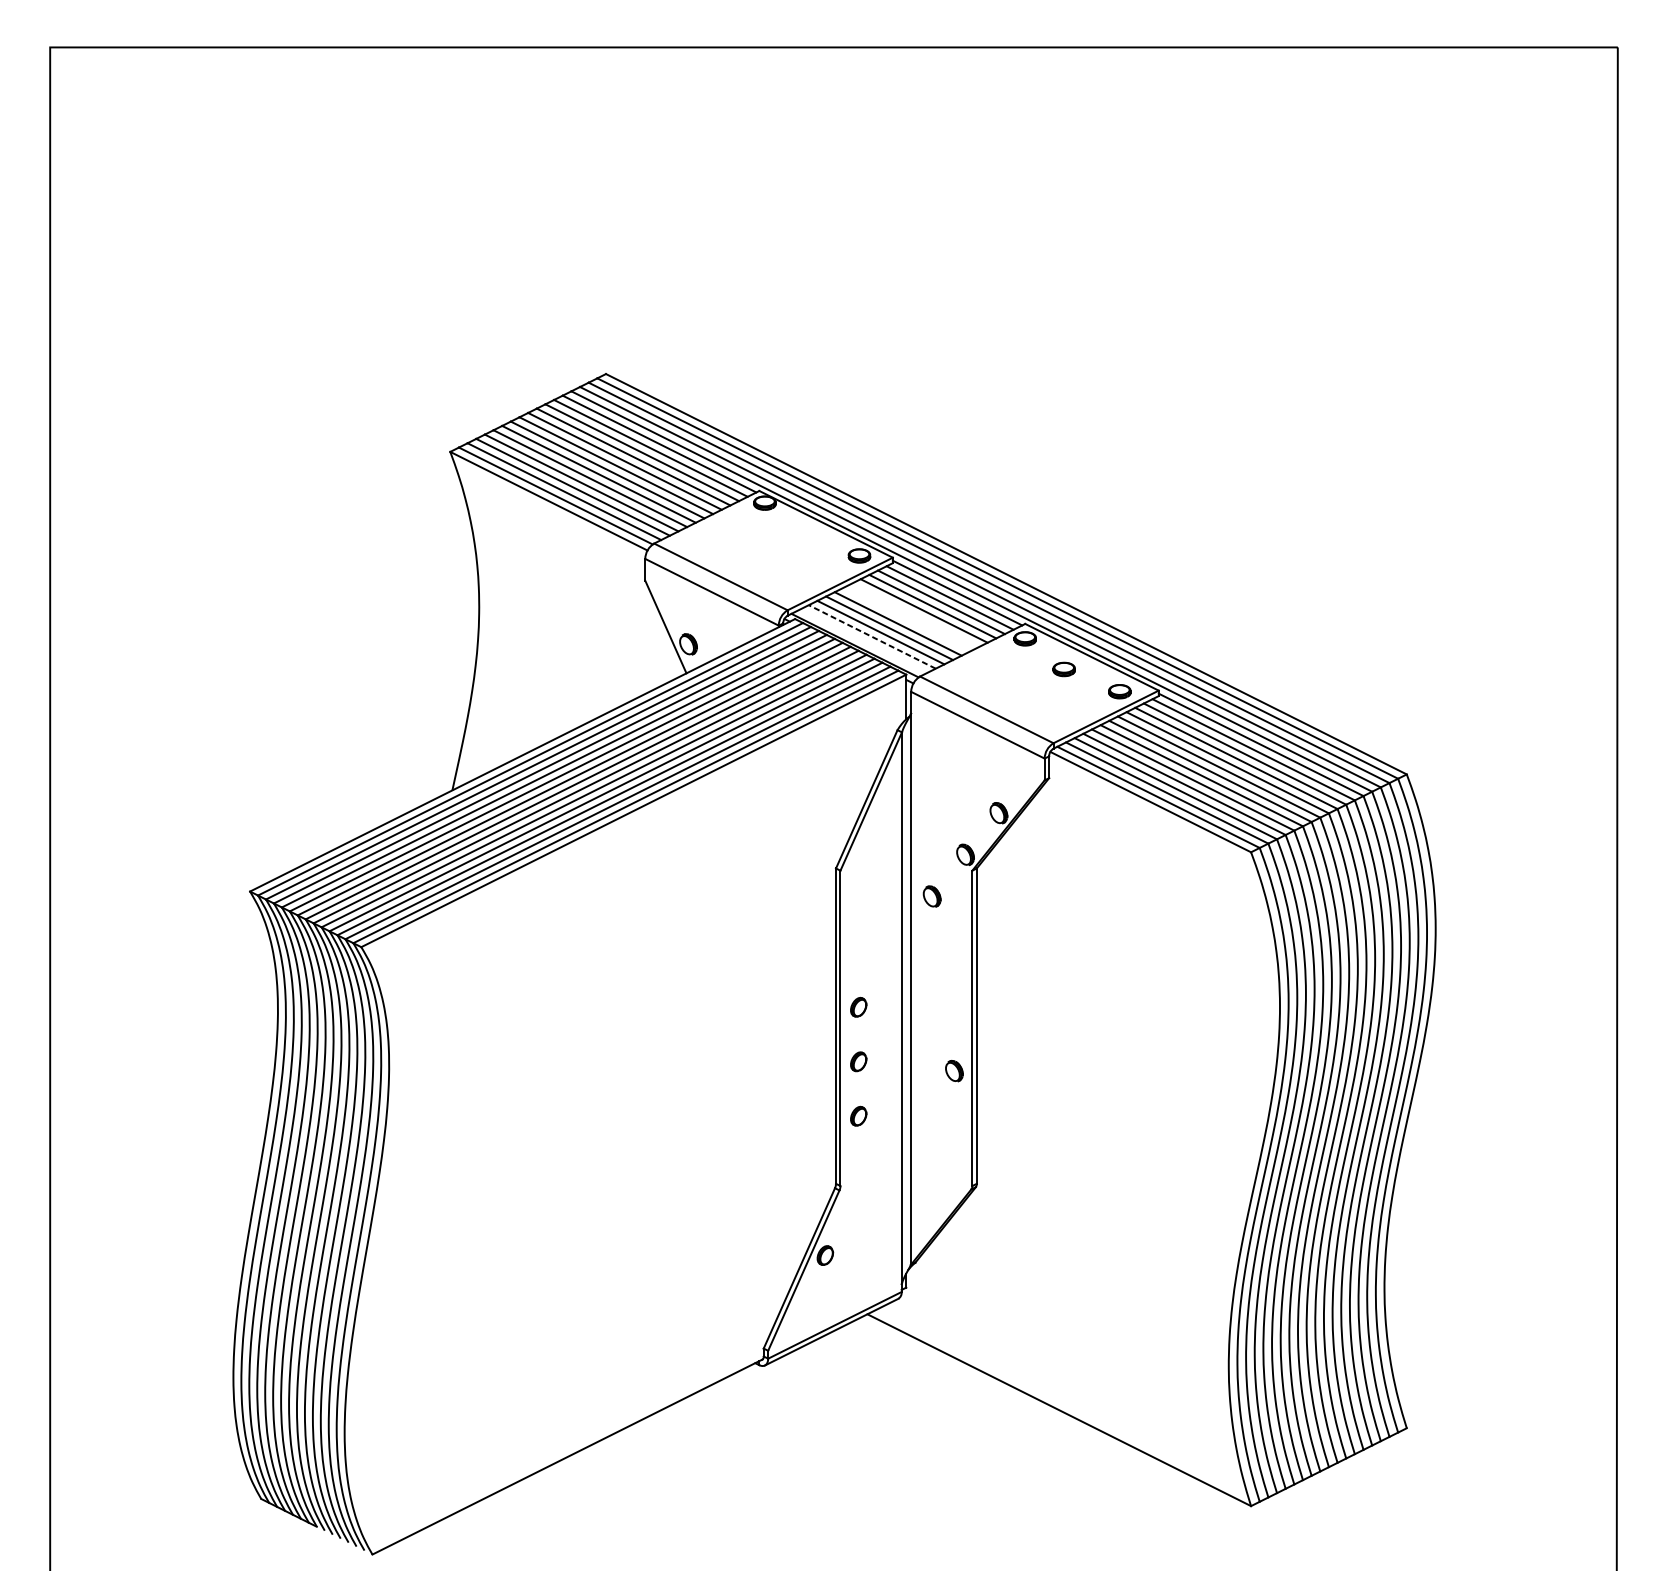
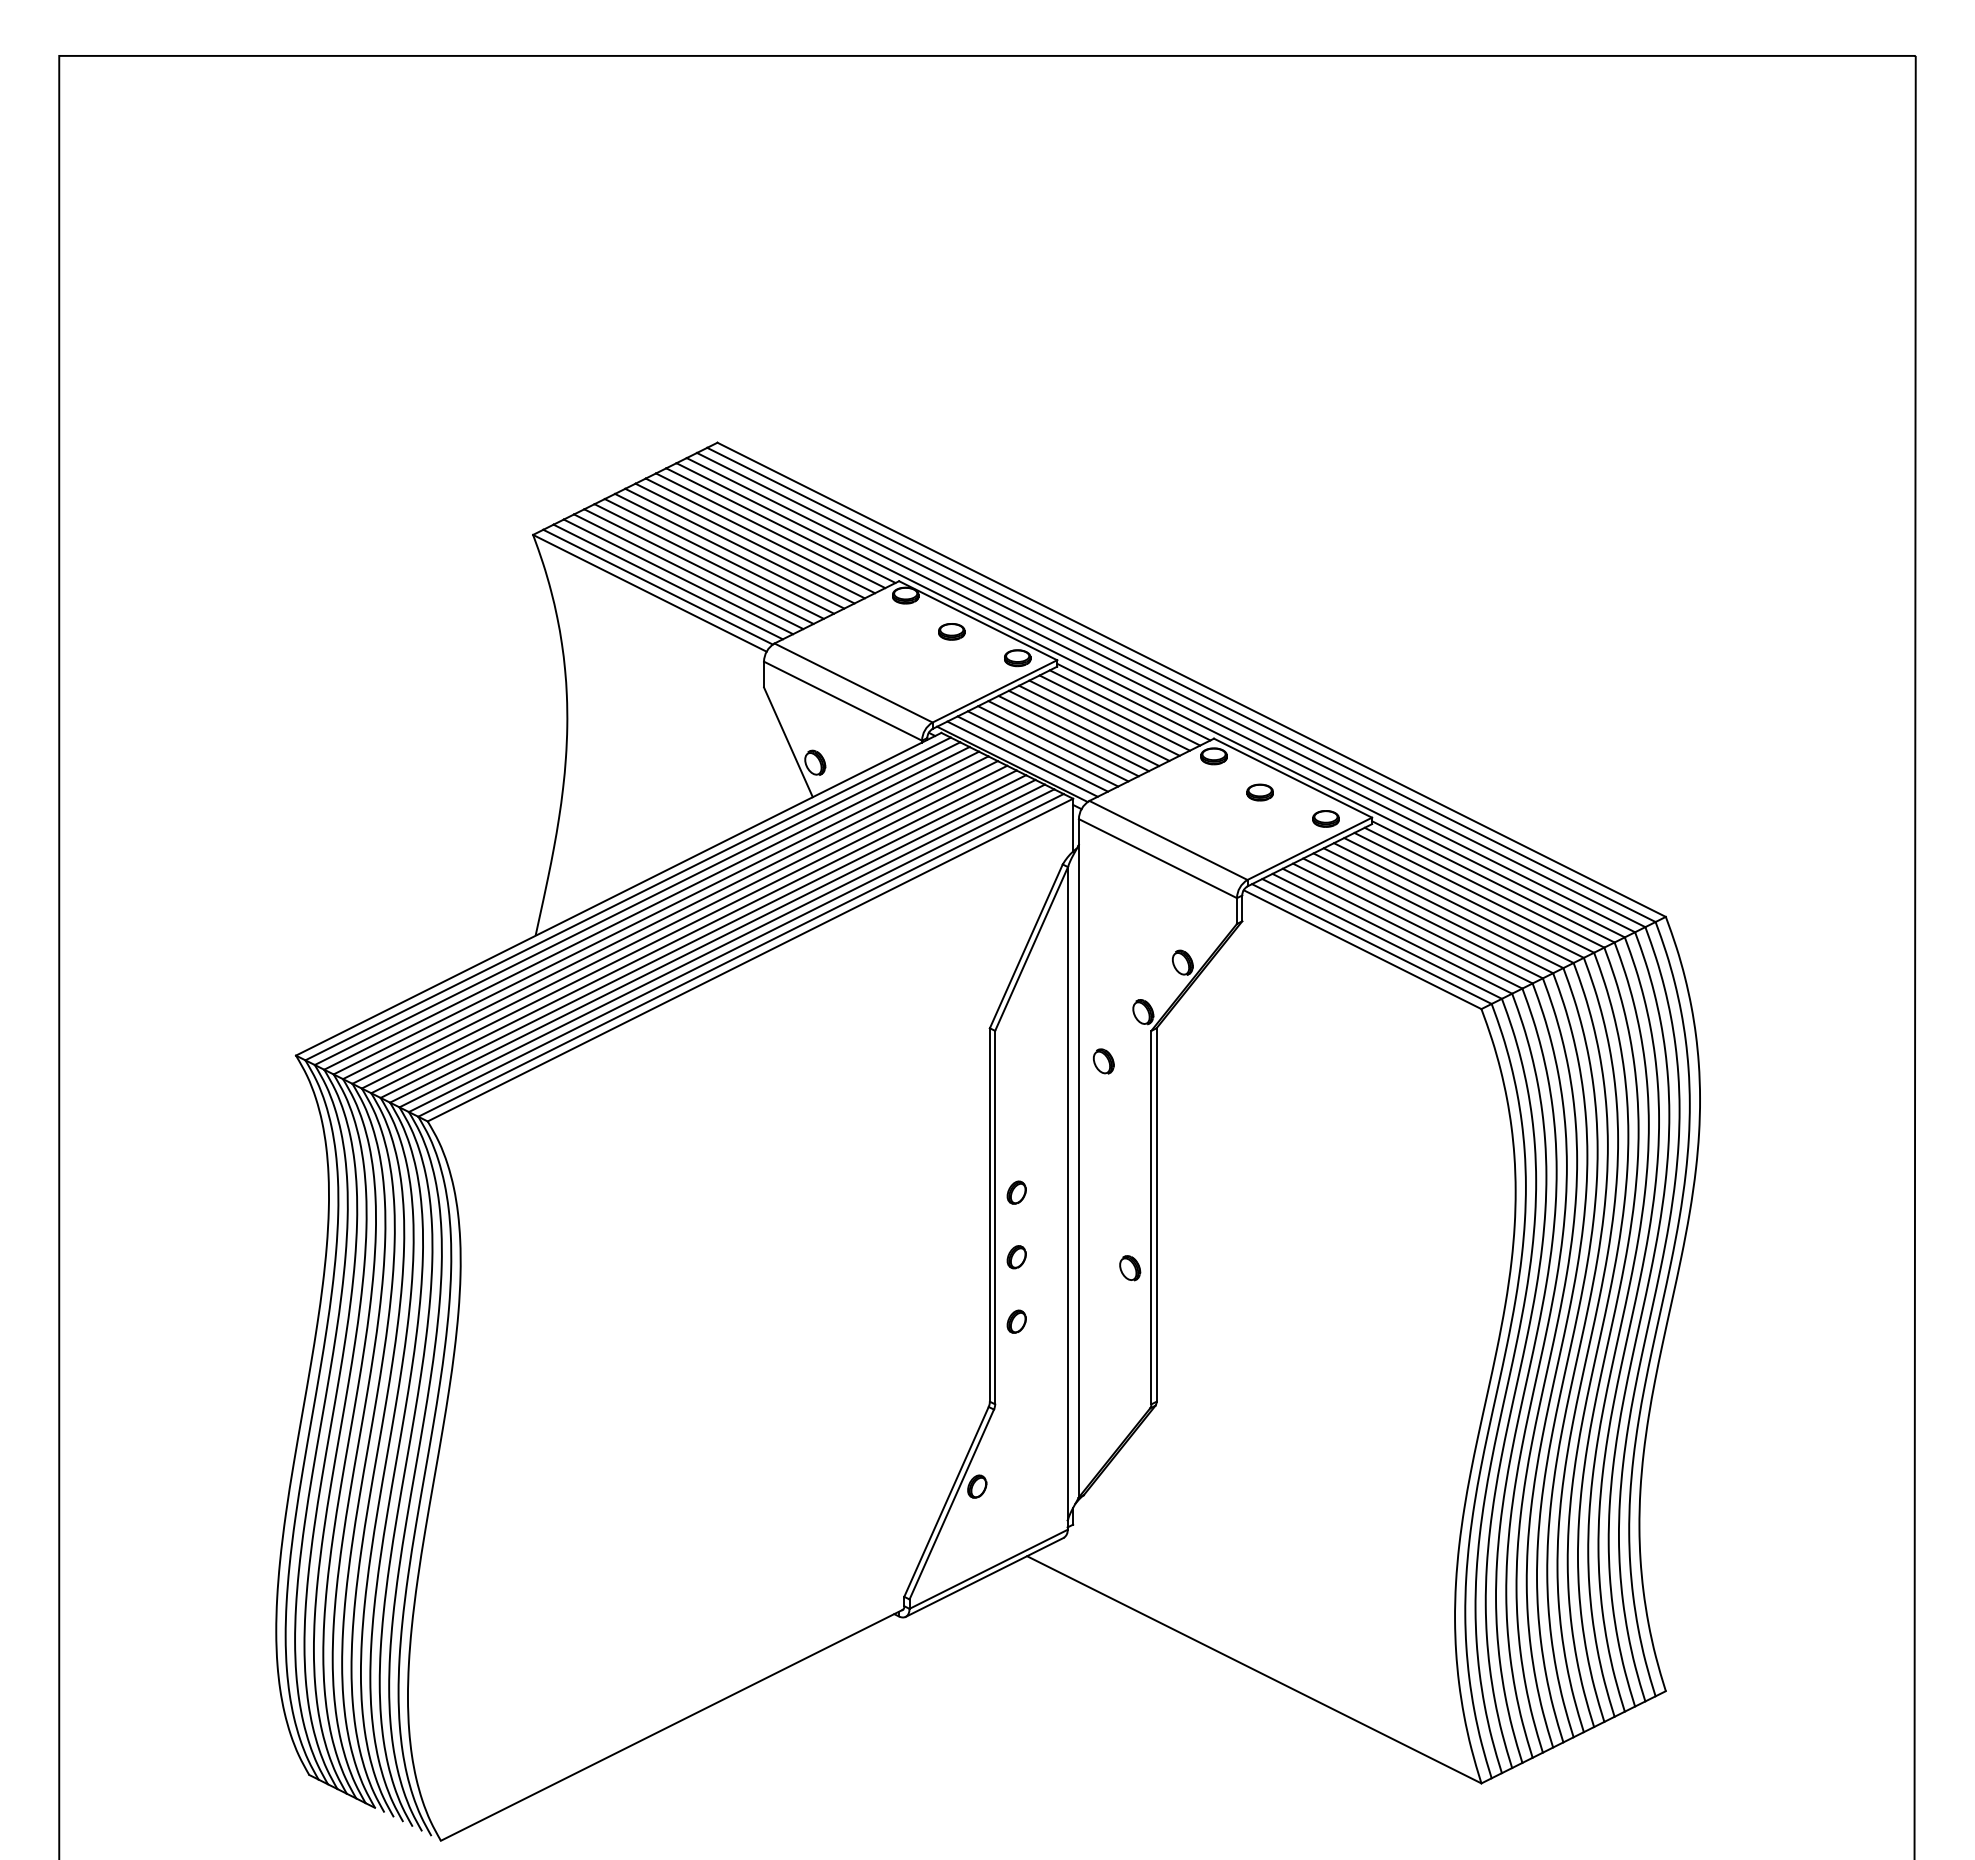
part: (803, 533) -> (951, 631), added
line: (915, 615) -> (1083, 728), added
line: (906, 619) -> (1073, 733), added
line: (871, 636) -> (1032, 753), dashed -> solid
line: (863, 640) -> (1022, 758), added

